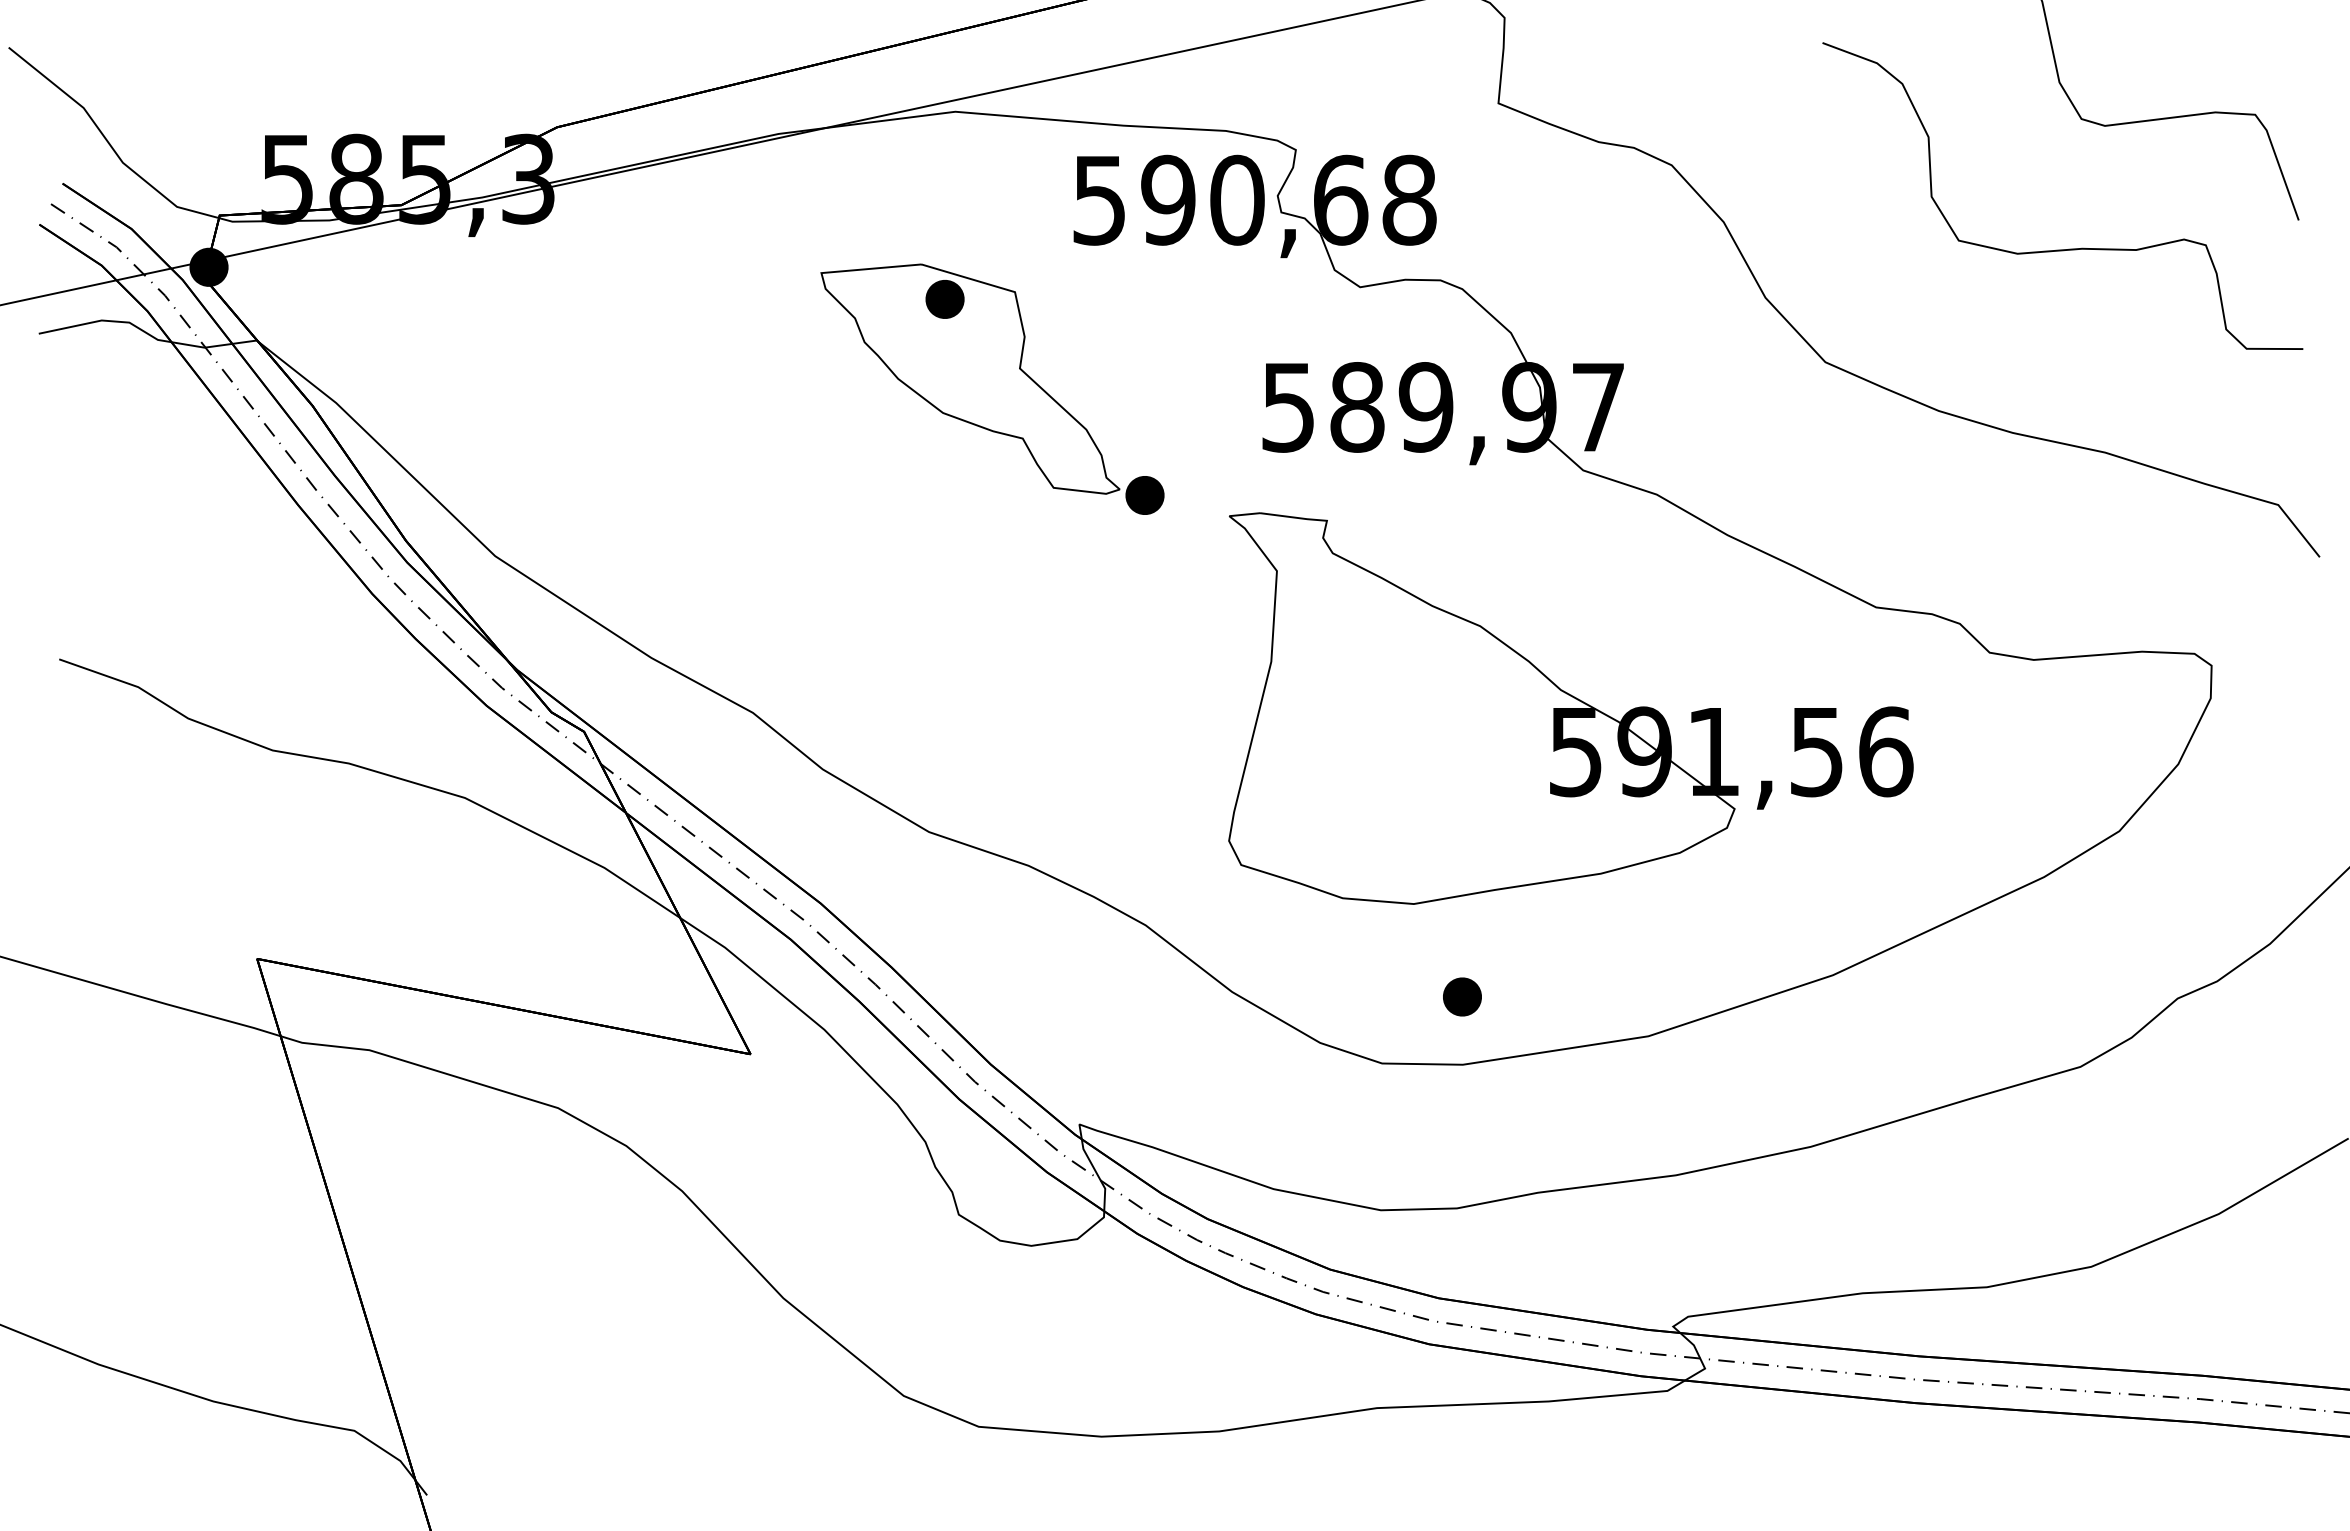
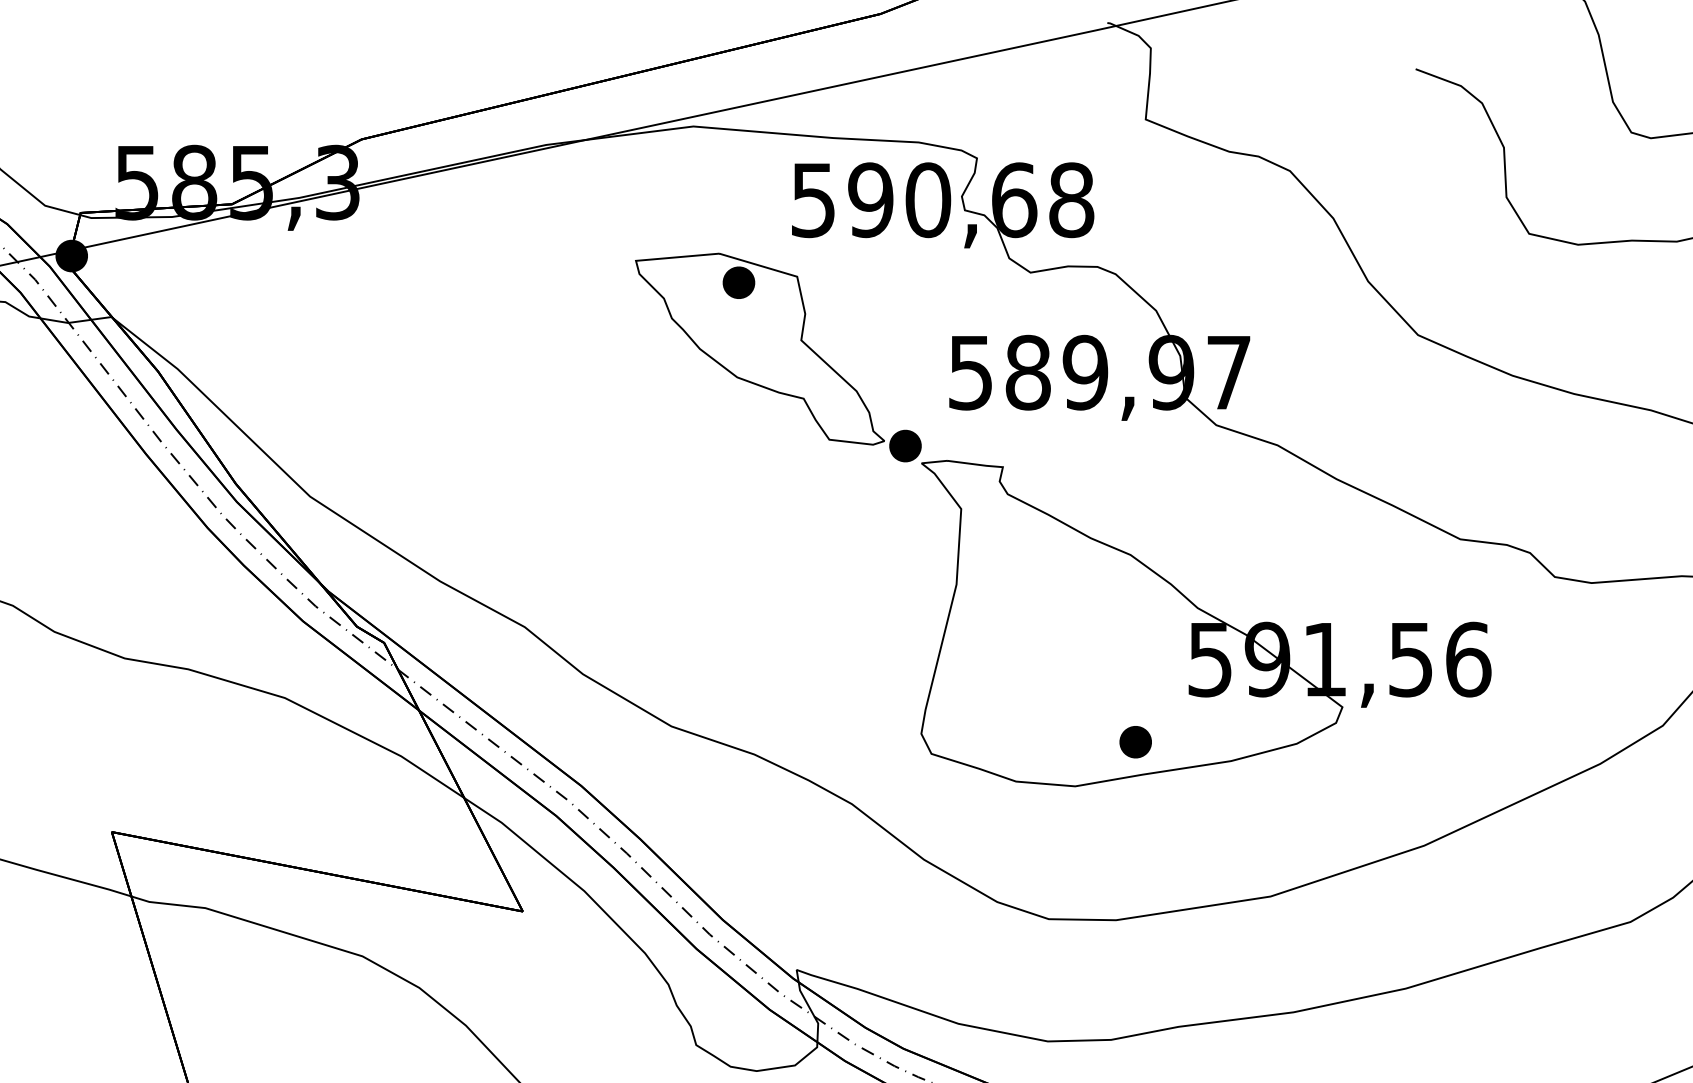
part: (992, 388) -> (778, 356), moved
part: (1462, 996) -> (1135, 741), moved

